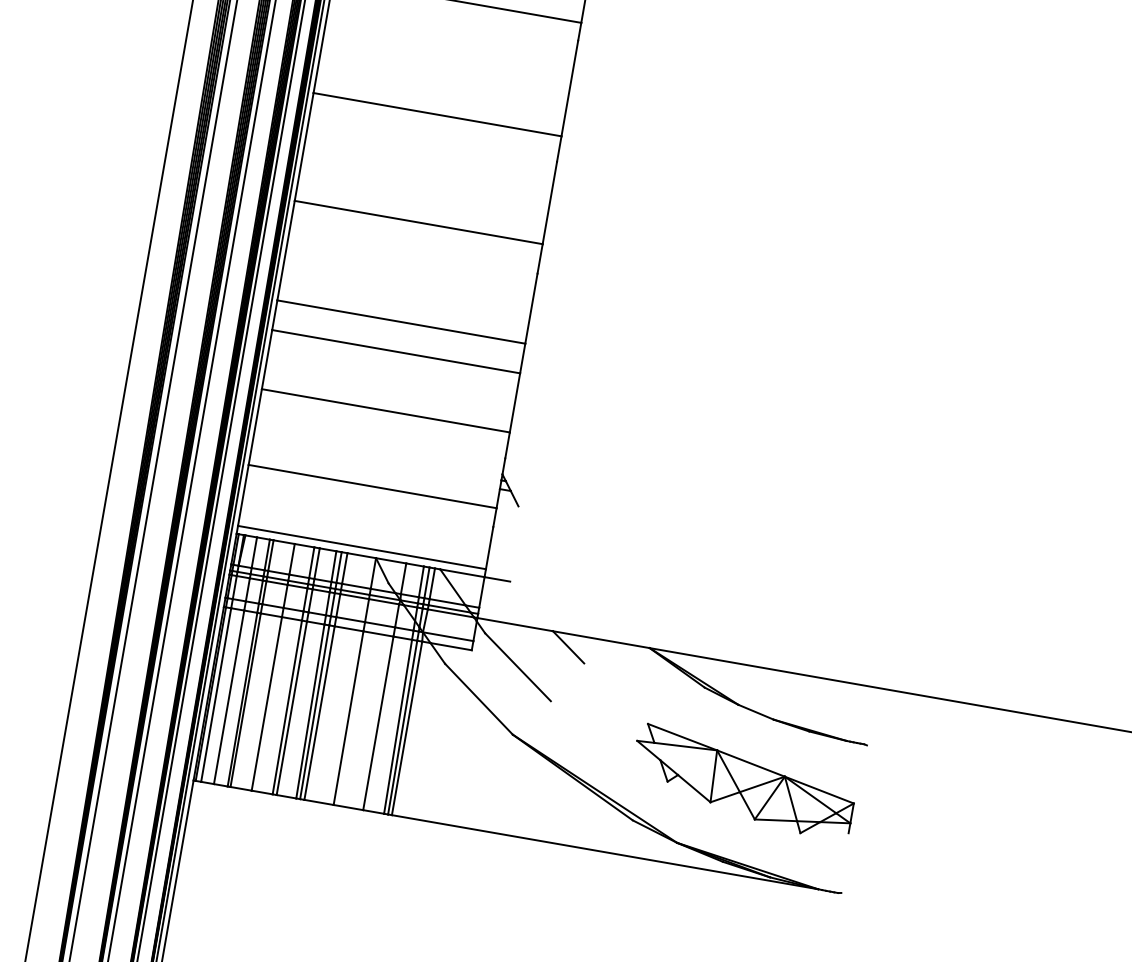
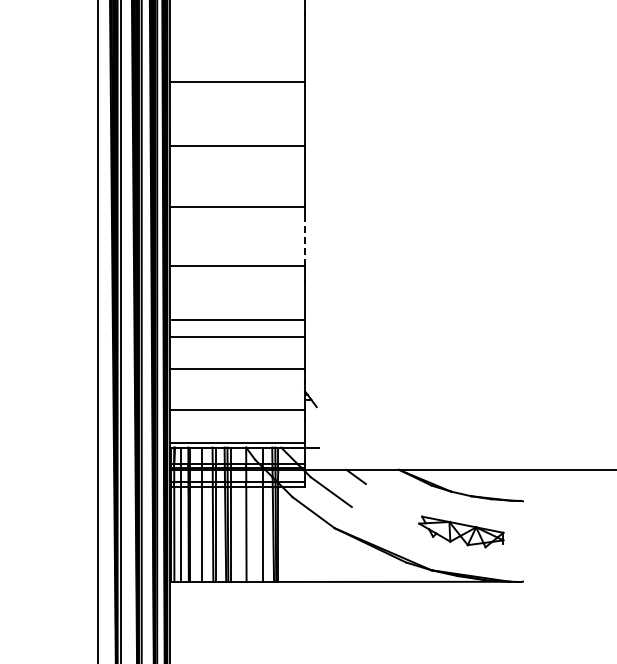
line: (550, 202) -> (305, 243), solid -> dashed
part: (744, 781) -> (461, 531), size x0.7

